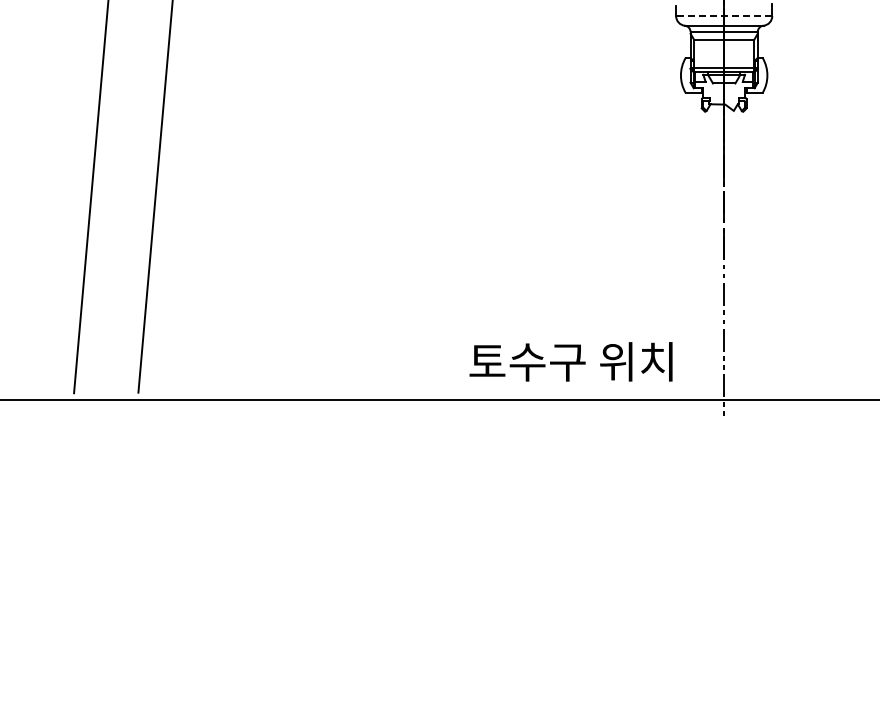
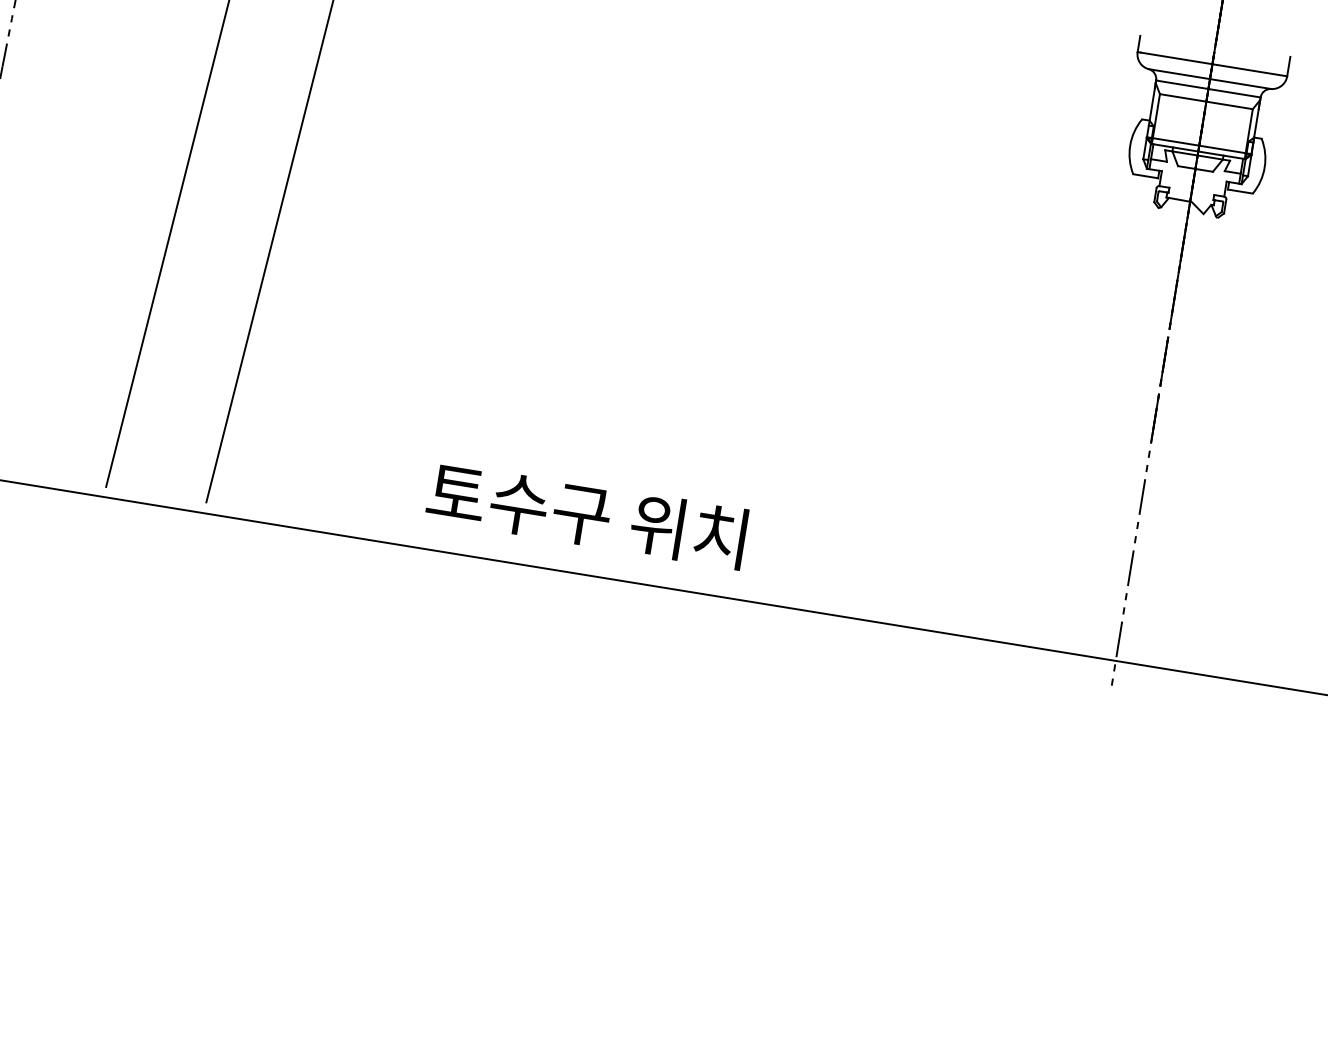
line: (724, 16) -> (1212, 64), dashed -> solid
text: (570, 361) -> (586, 514), moved

